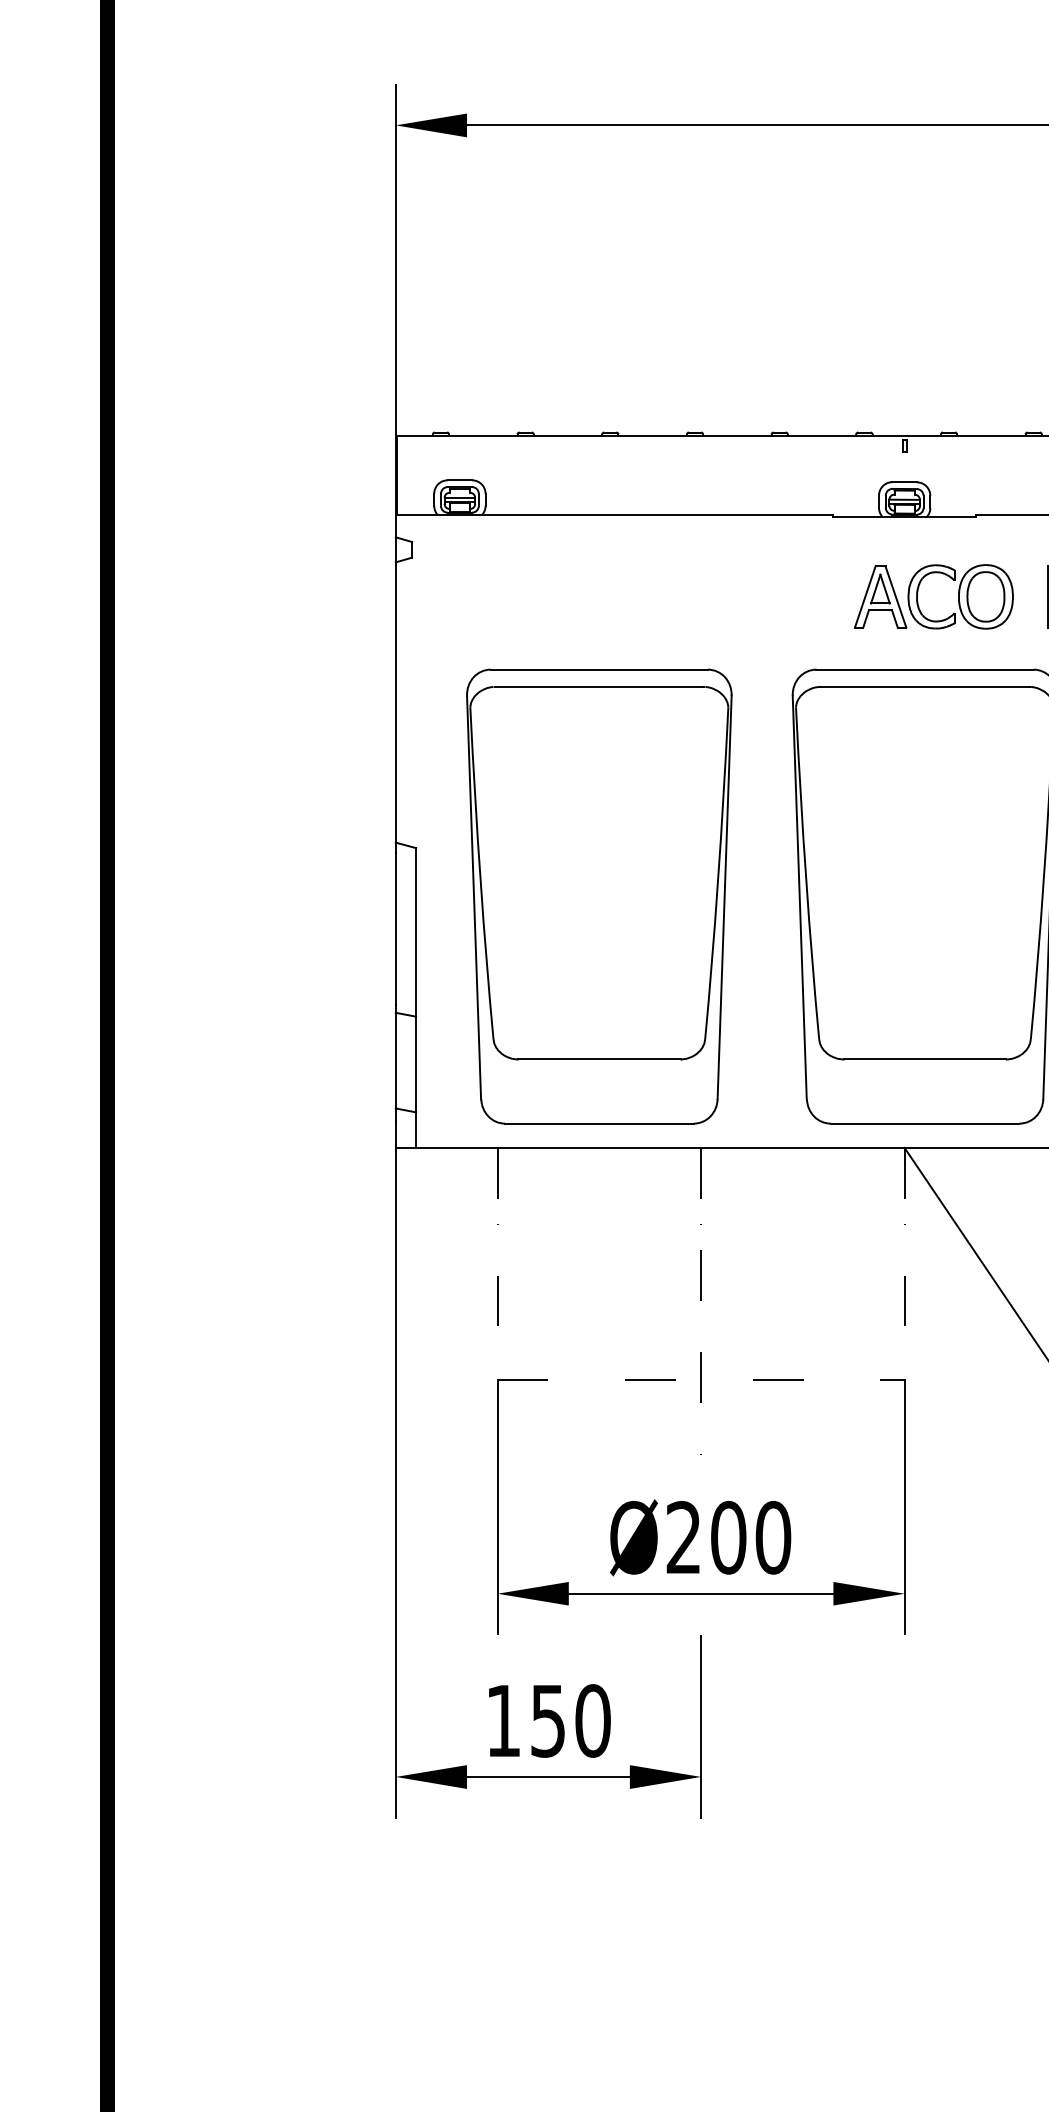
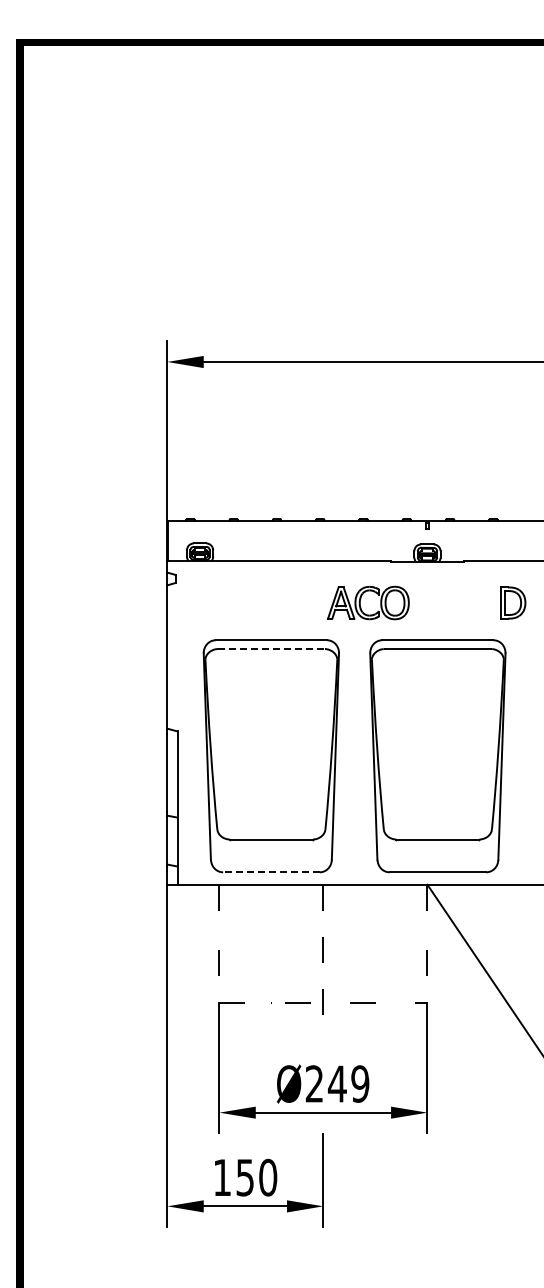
part: (918, 595) -> (360, 602), moved
line: (599, 685) -> (271, 648), solid -> dashed
line: (597, 1123) -> (270, 872), solid -> dashed
text: (750, 1536) -> (348, 1083), Ø200 -> Ø249

